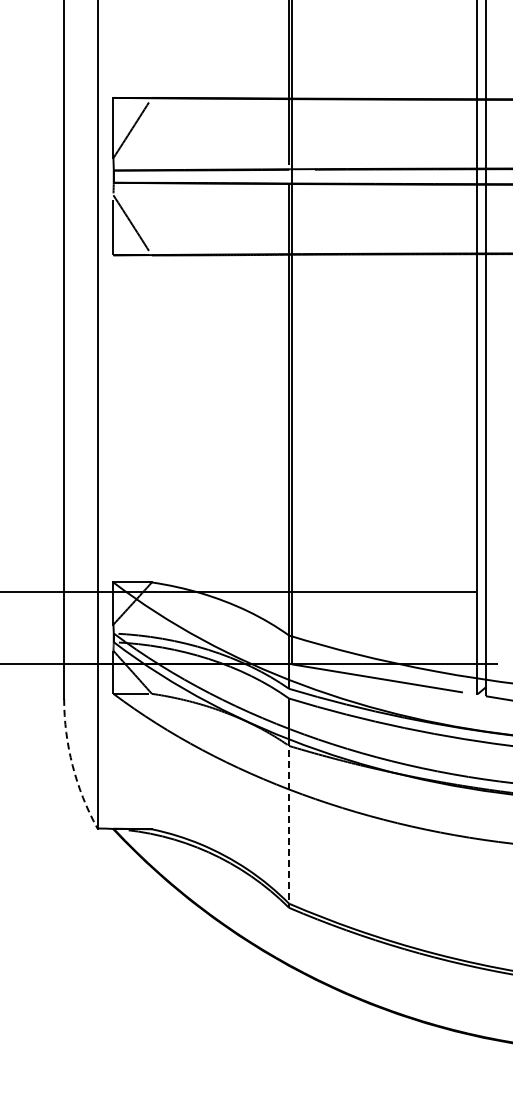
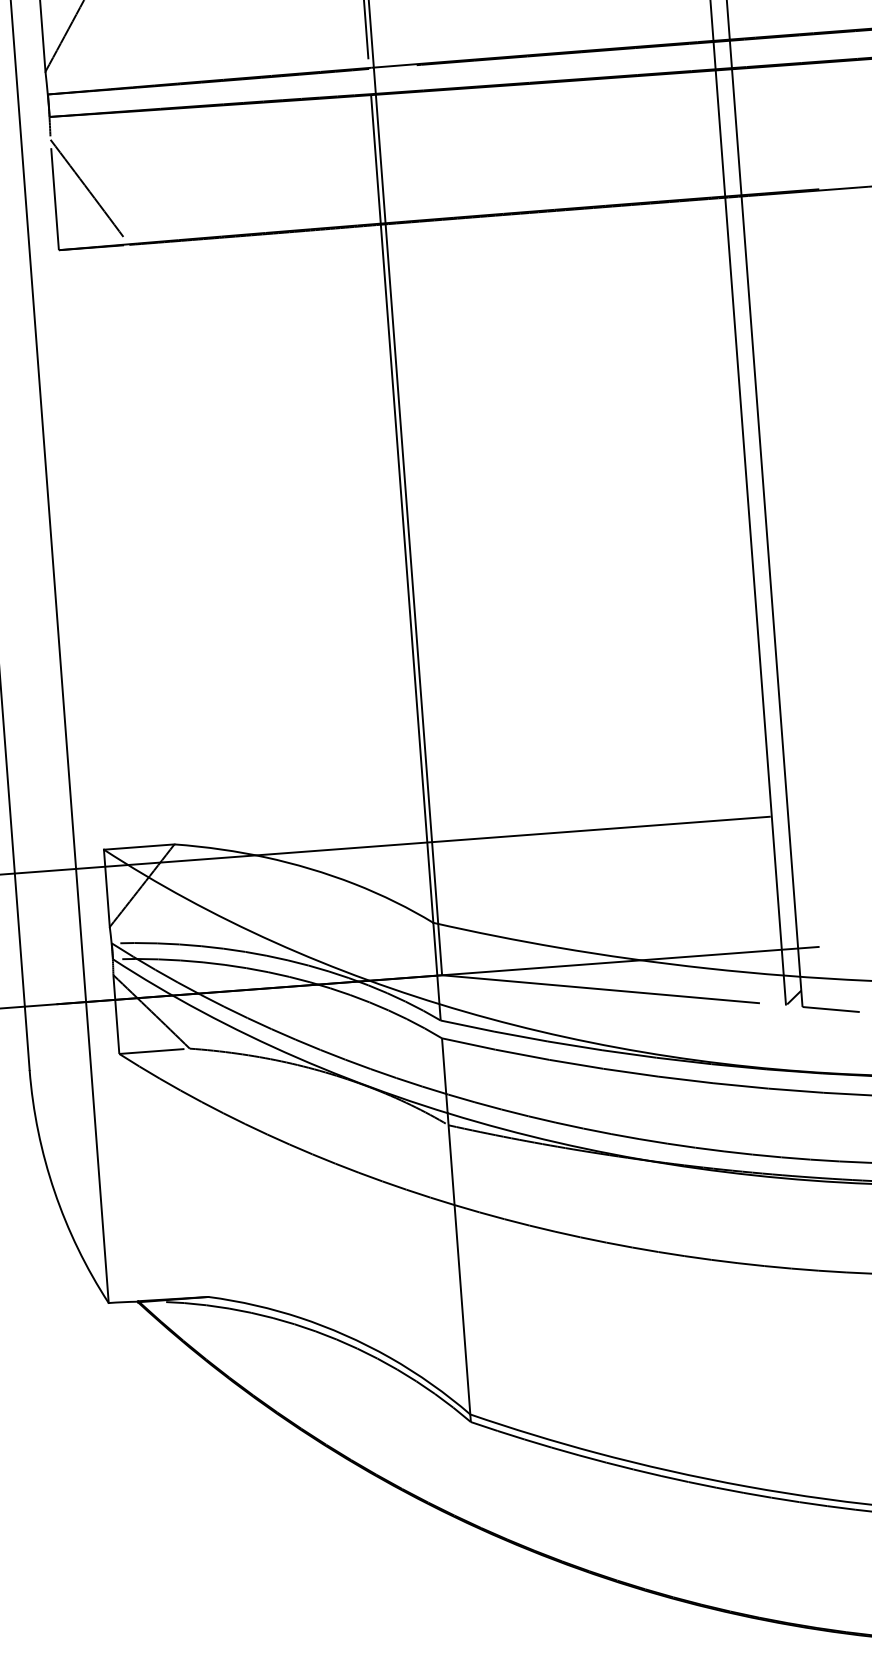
arc: (72, 765) -> (54, 1190), dashed -> solid
line: (289, 822) -> (459, 1265), dashed -> solid

